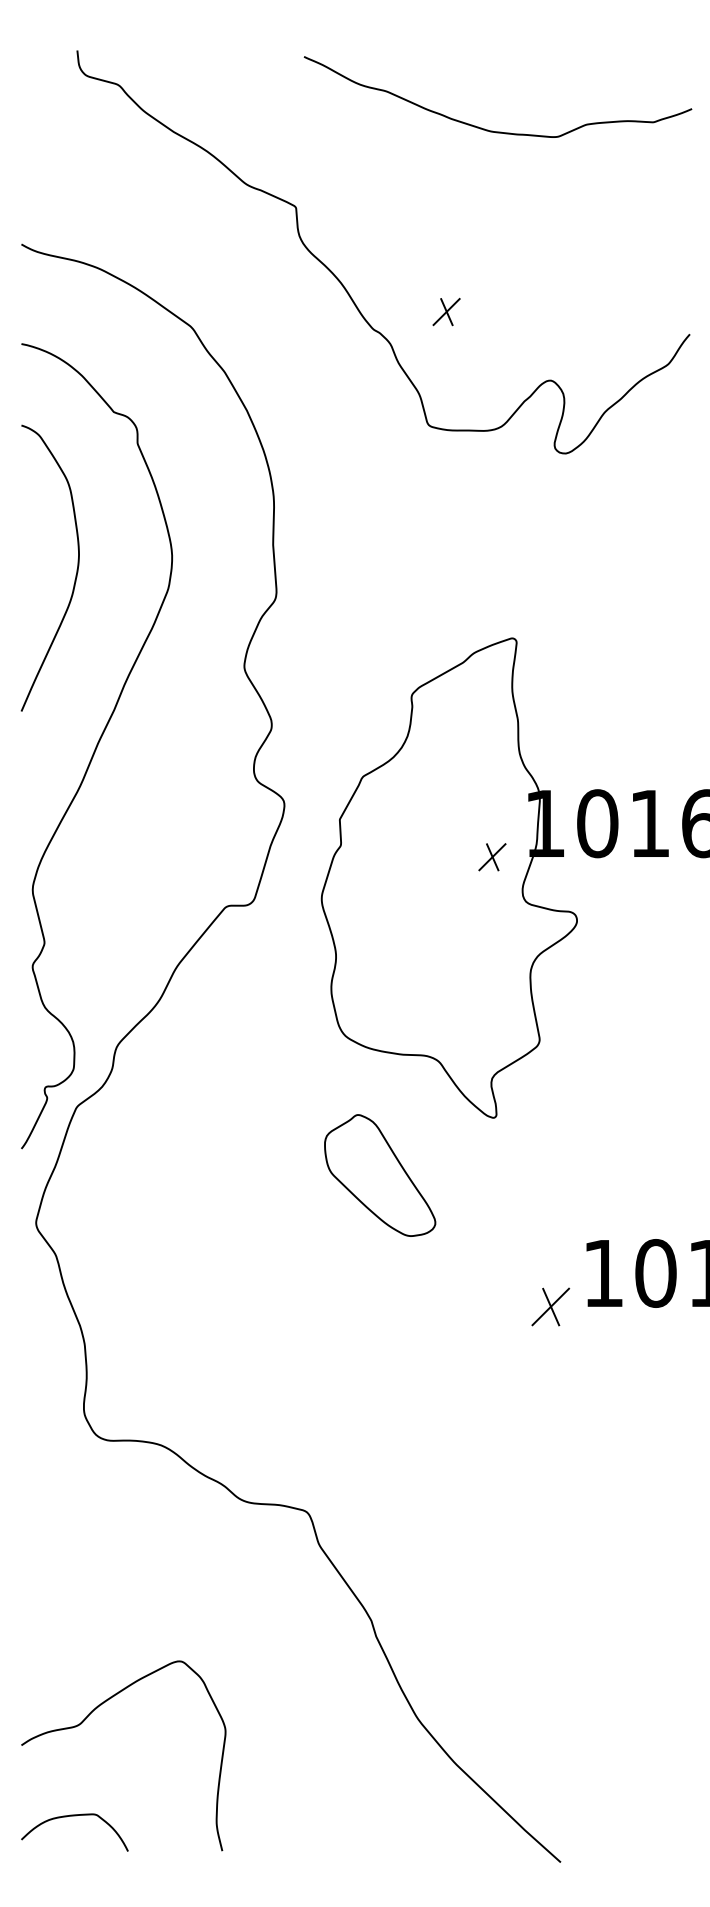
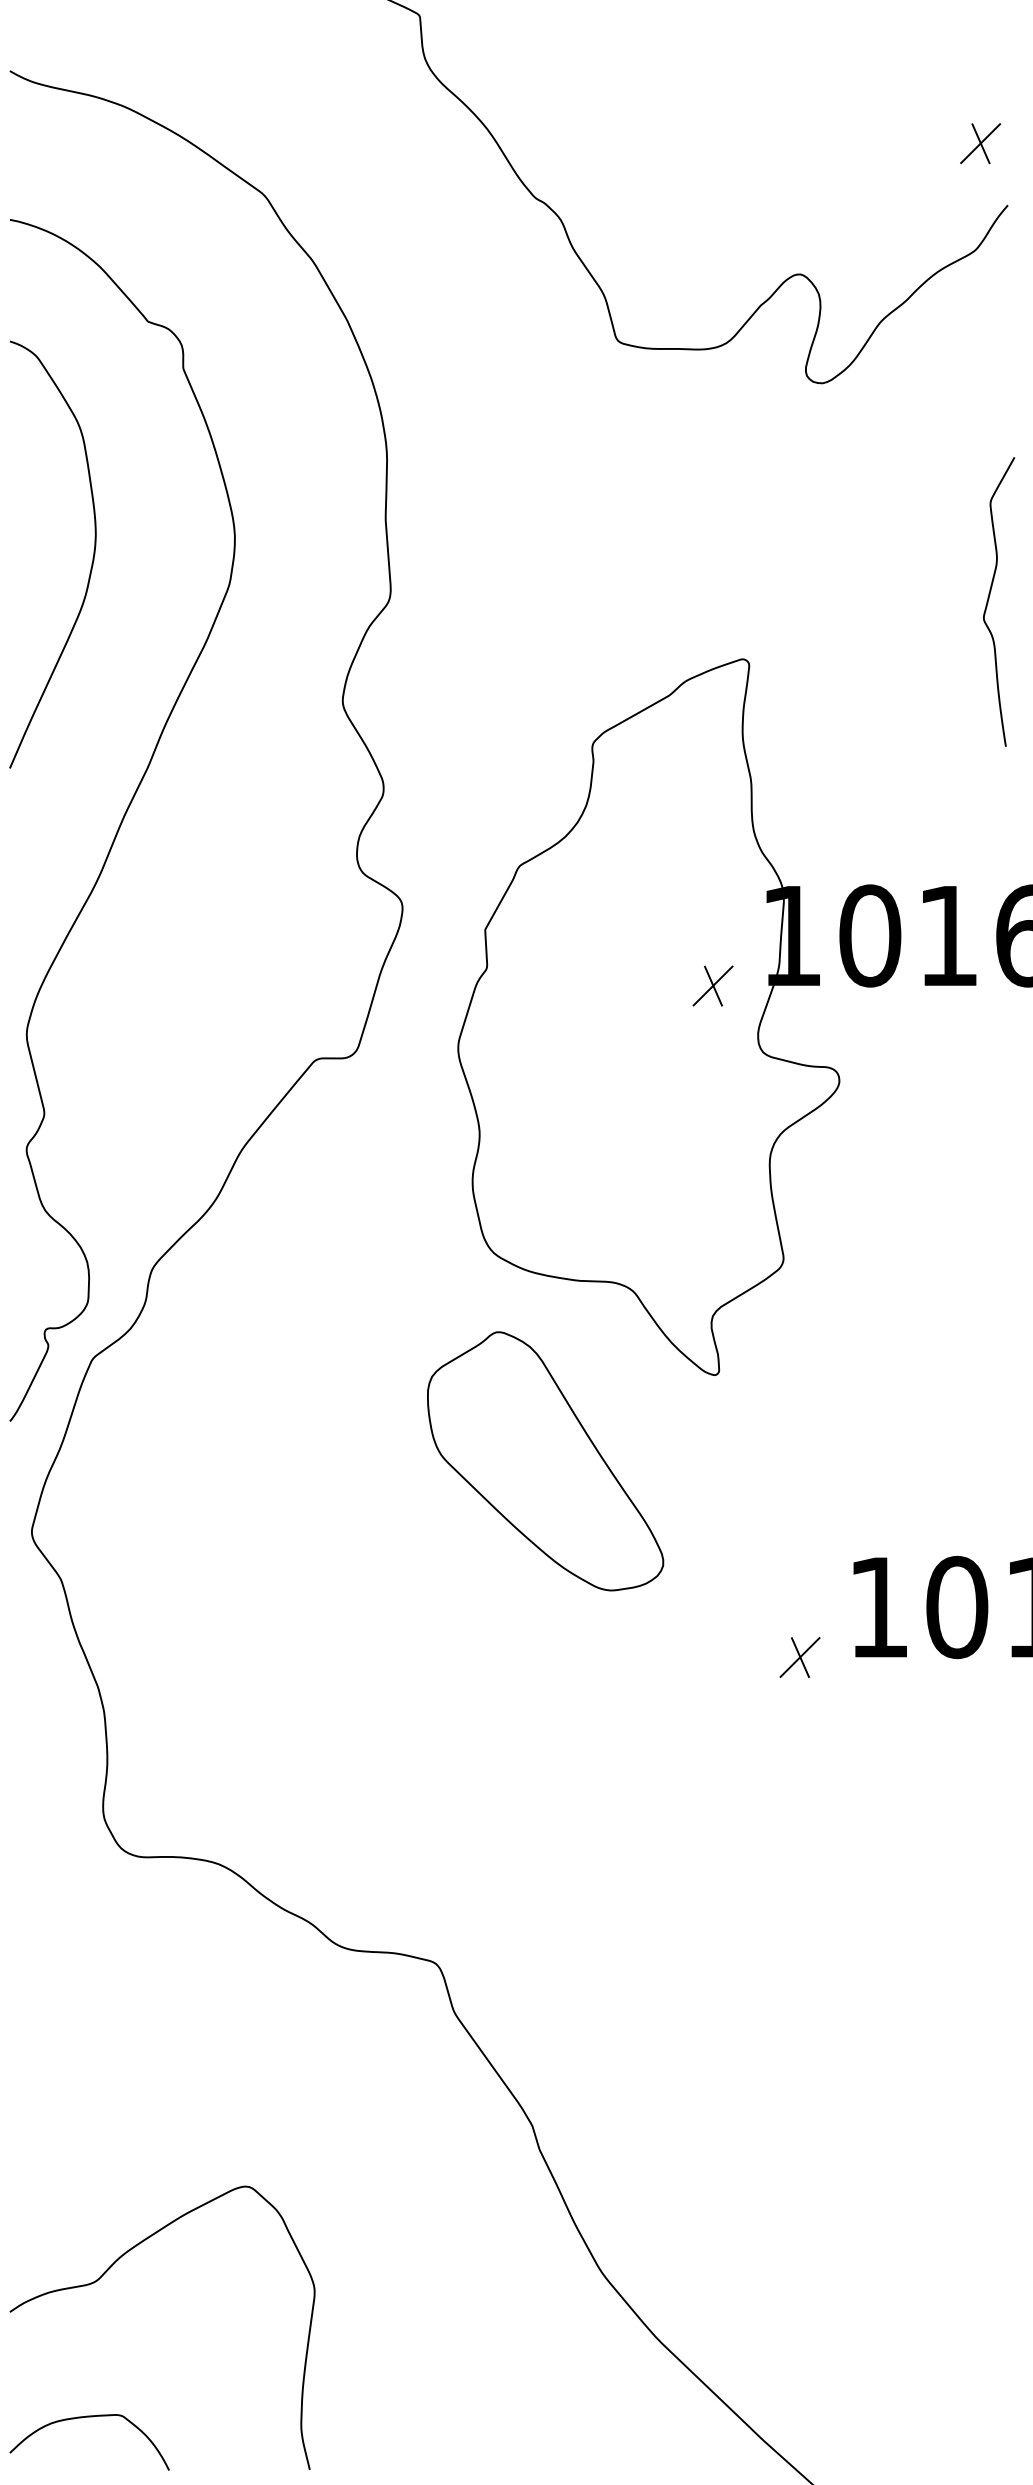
part: (446, 311) -> (980, 142), moved
curve: (678, 596) -> (990, 596), added
part: (379, 1175) -> (544, 1461), size x1.43
part: (550, 1306) -> (799, 1656), size x0.71

